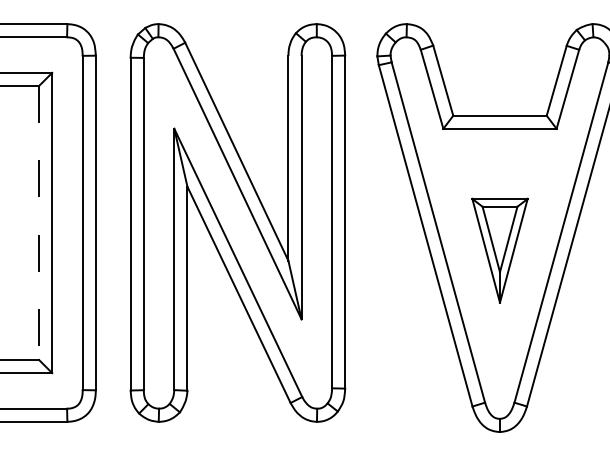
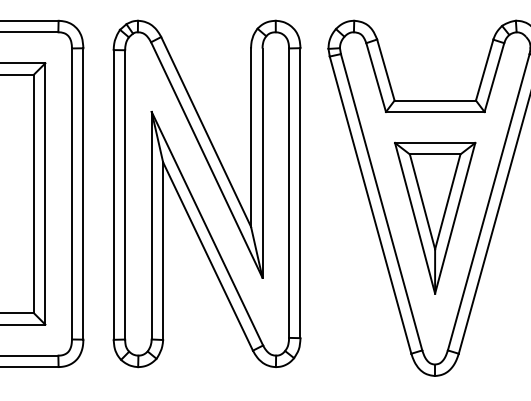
line: (39, 223) -> (34, 194), dashed -> solid
part: (500, 250) -> (435, 217), size x1.67

